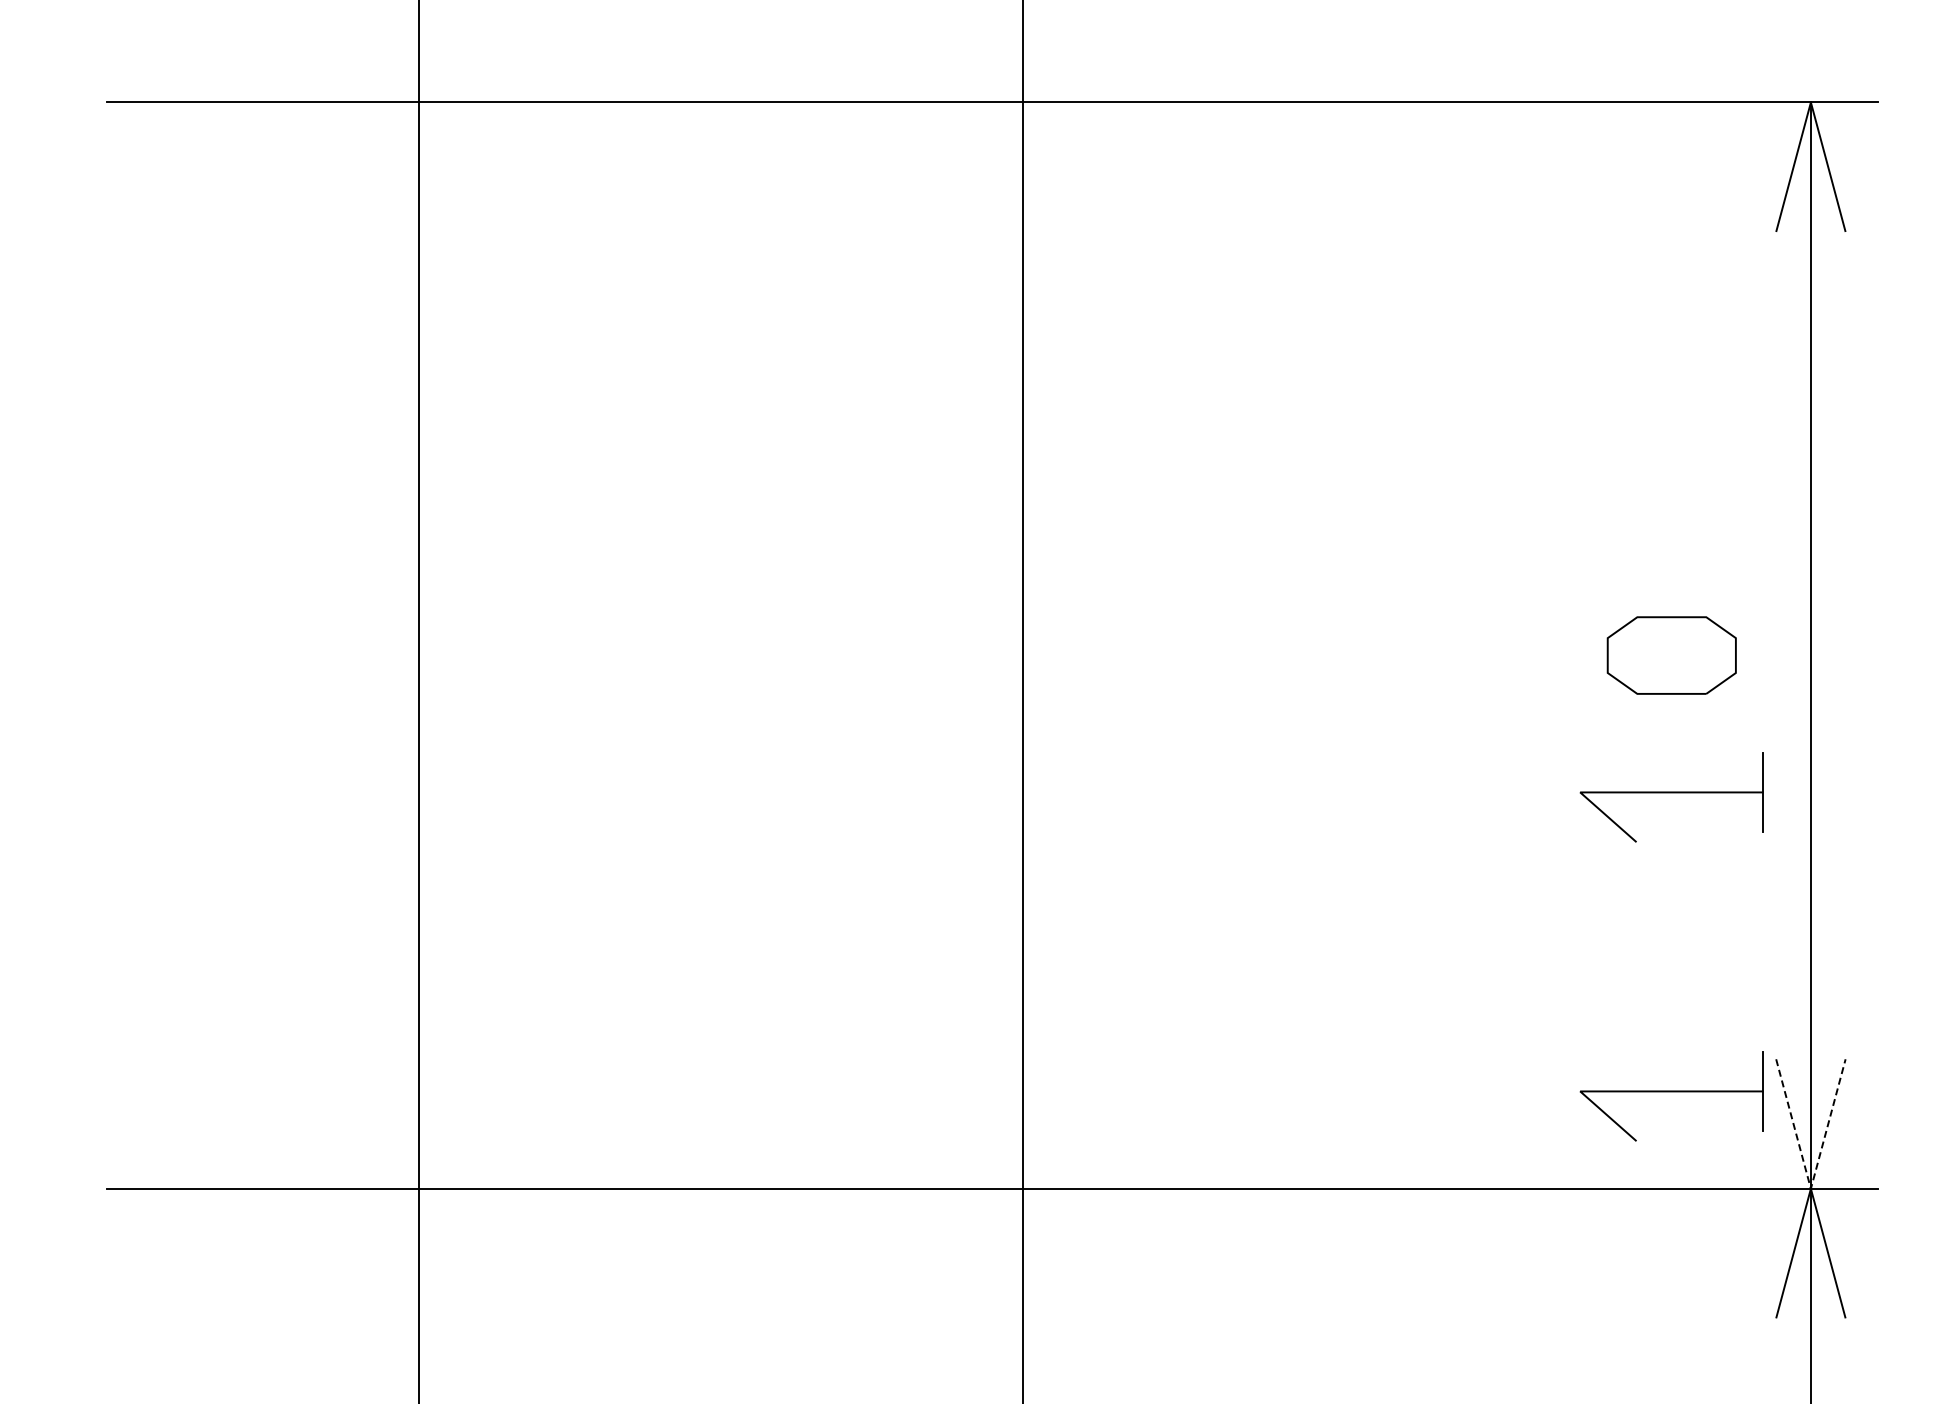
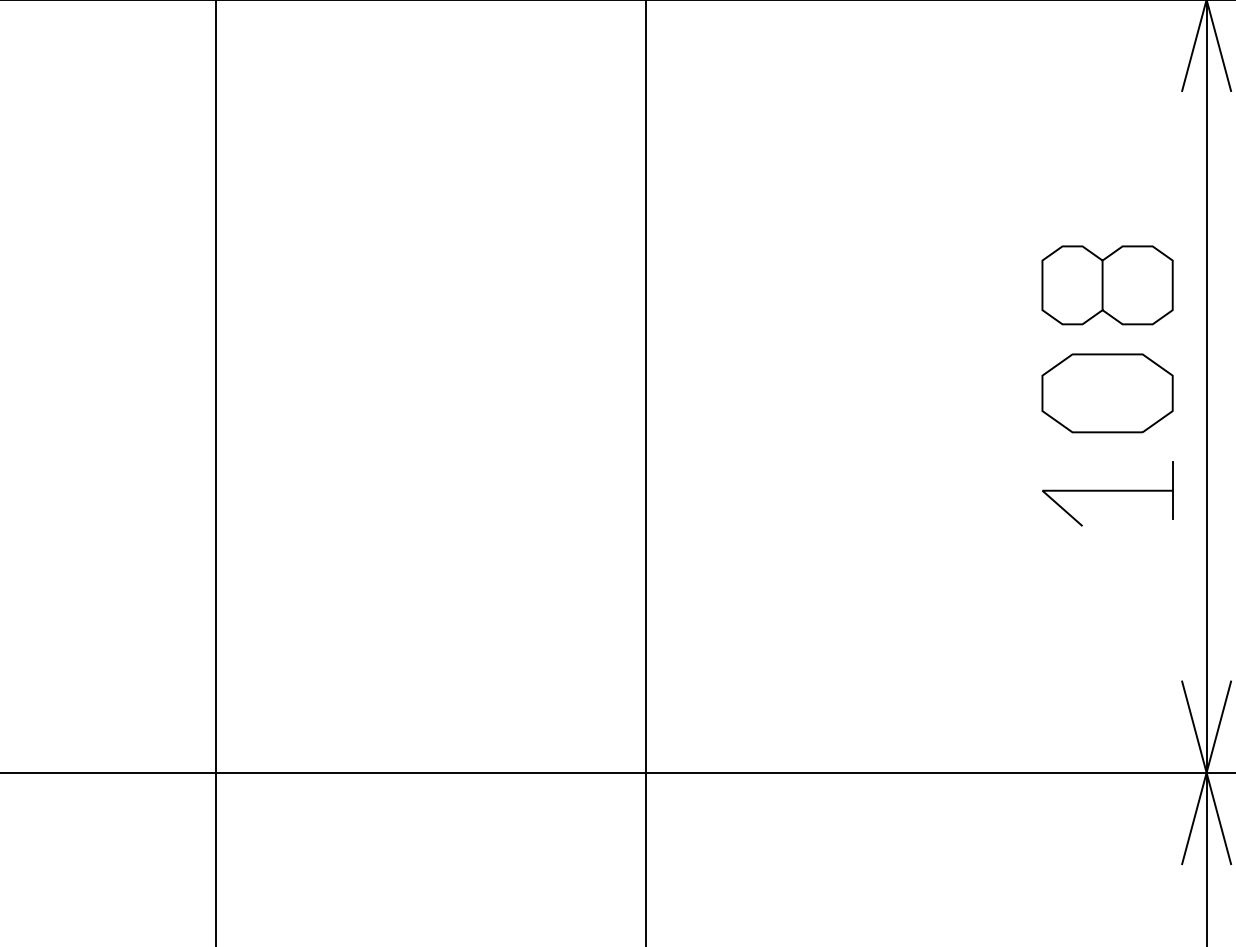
curve: (1665, 503) -> (1103, 285), added
part: (1671, 655) -> (1107, 393), size x1.43
part: (1671, 1096) -> (1107, 707), removed
line: (1810, 1188) -> (1206, 772), dashed -> solid

